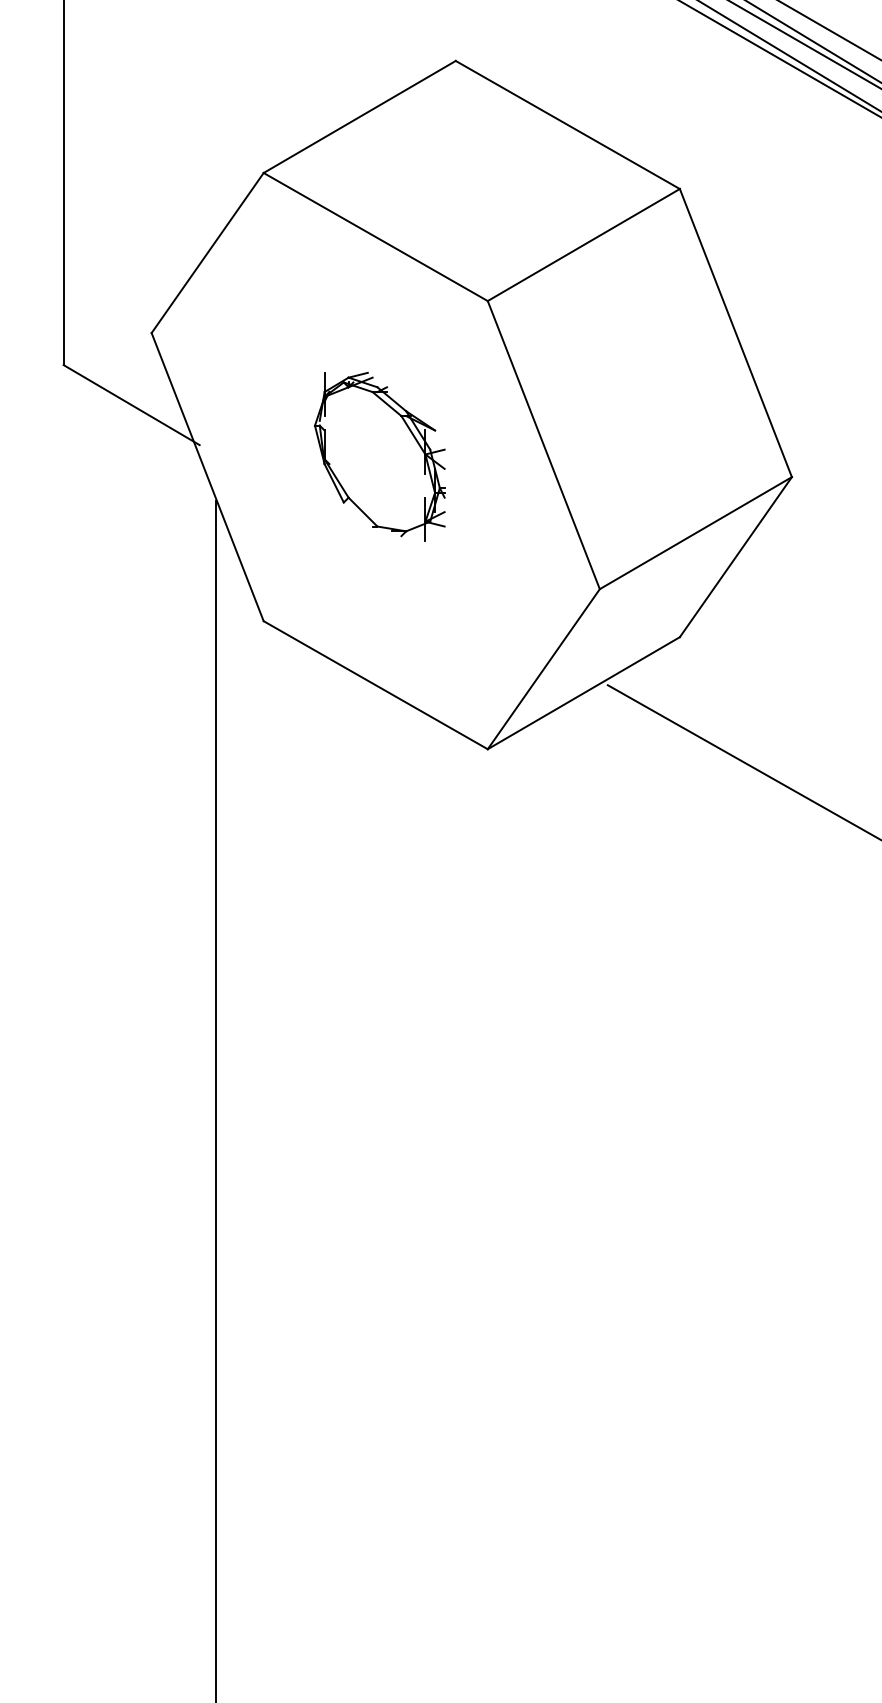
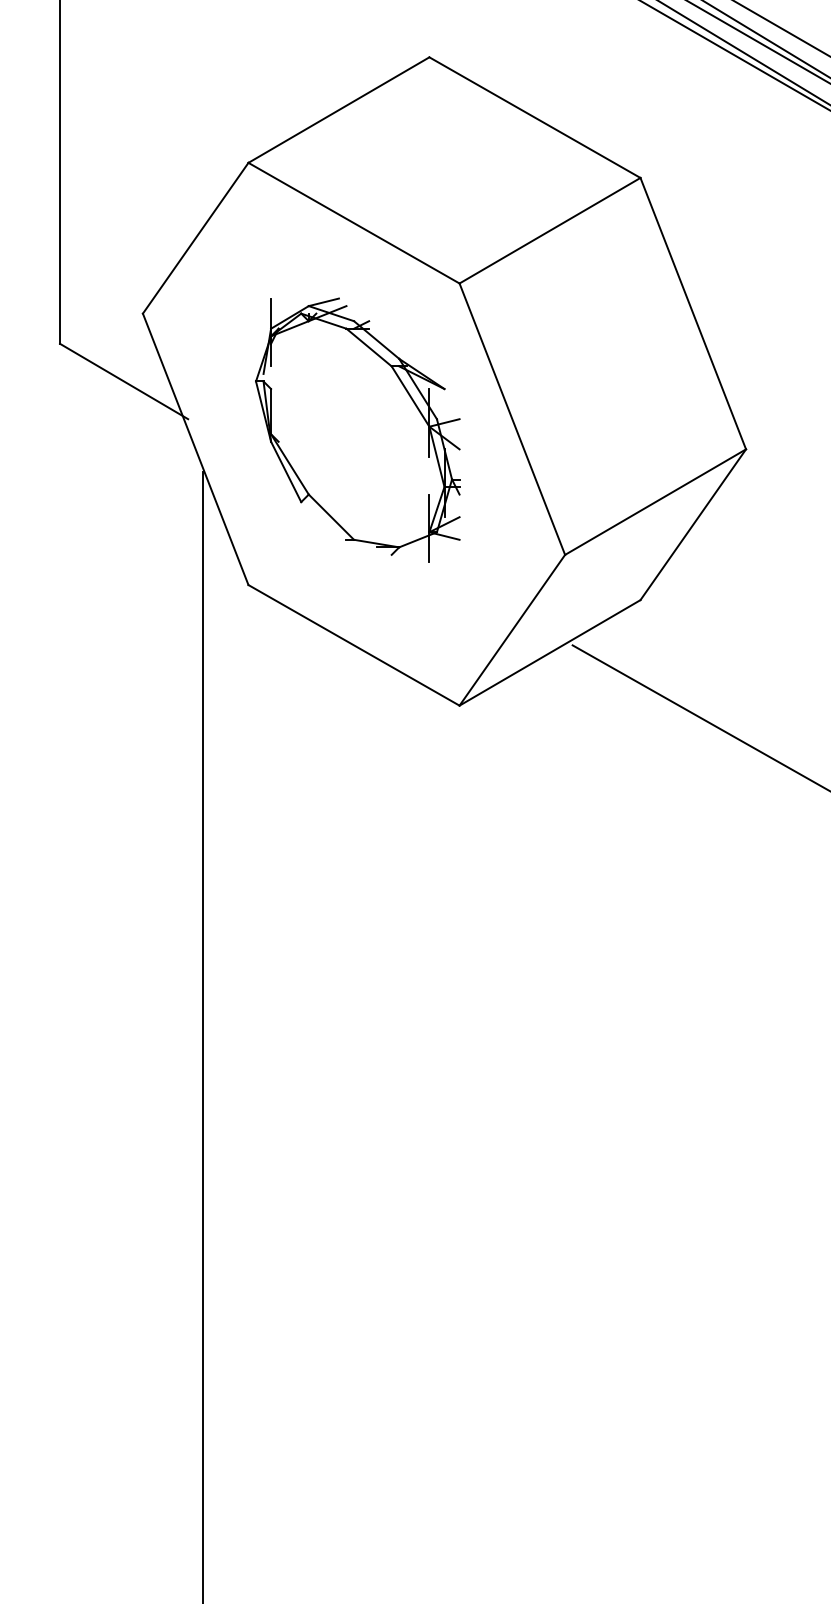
part: (379, 456) -> (357, 429), size x1.67

